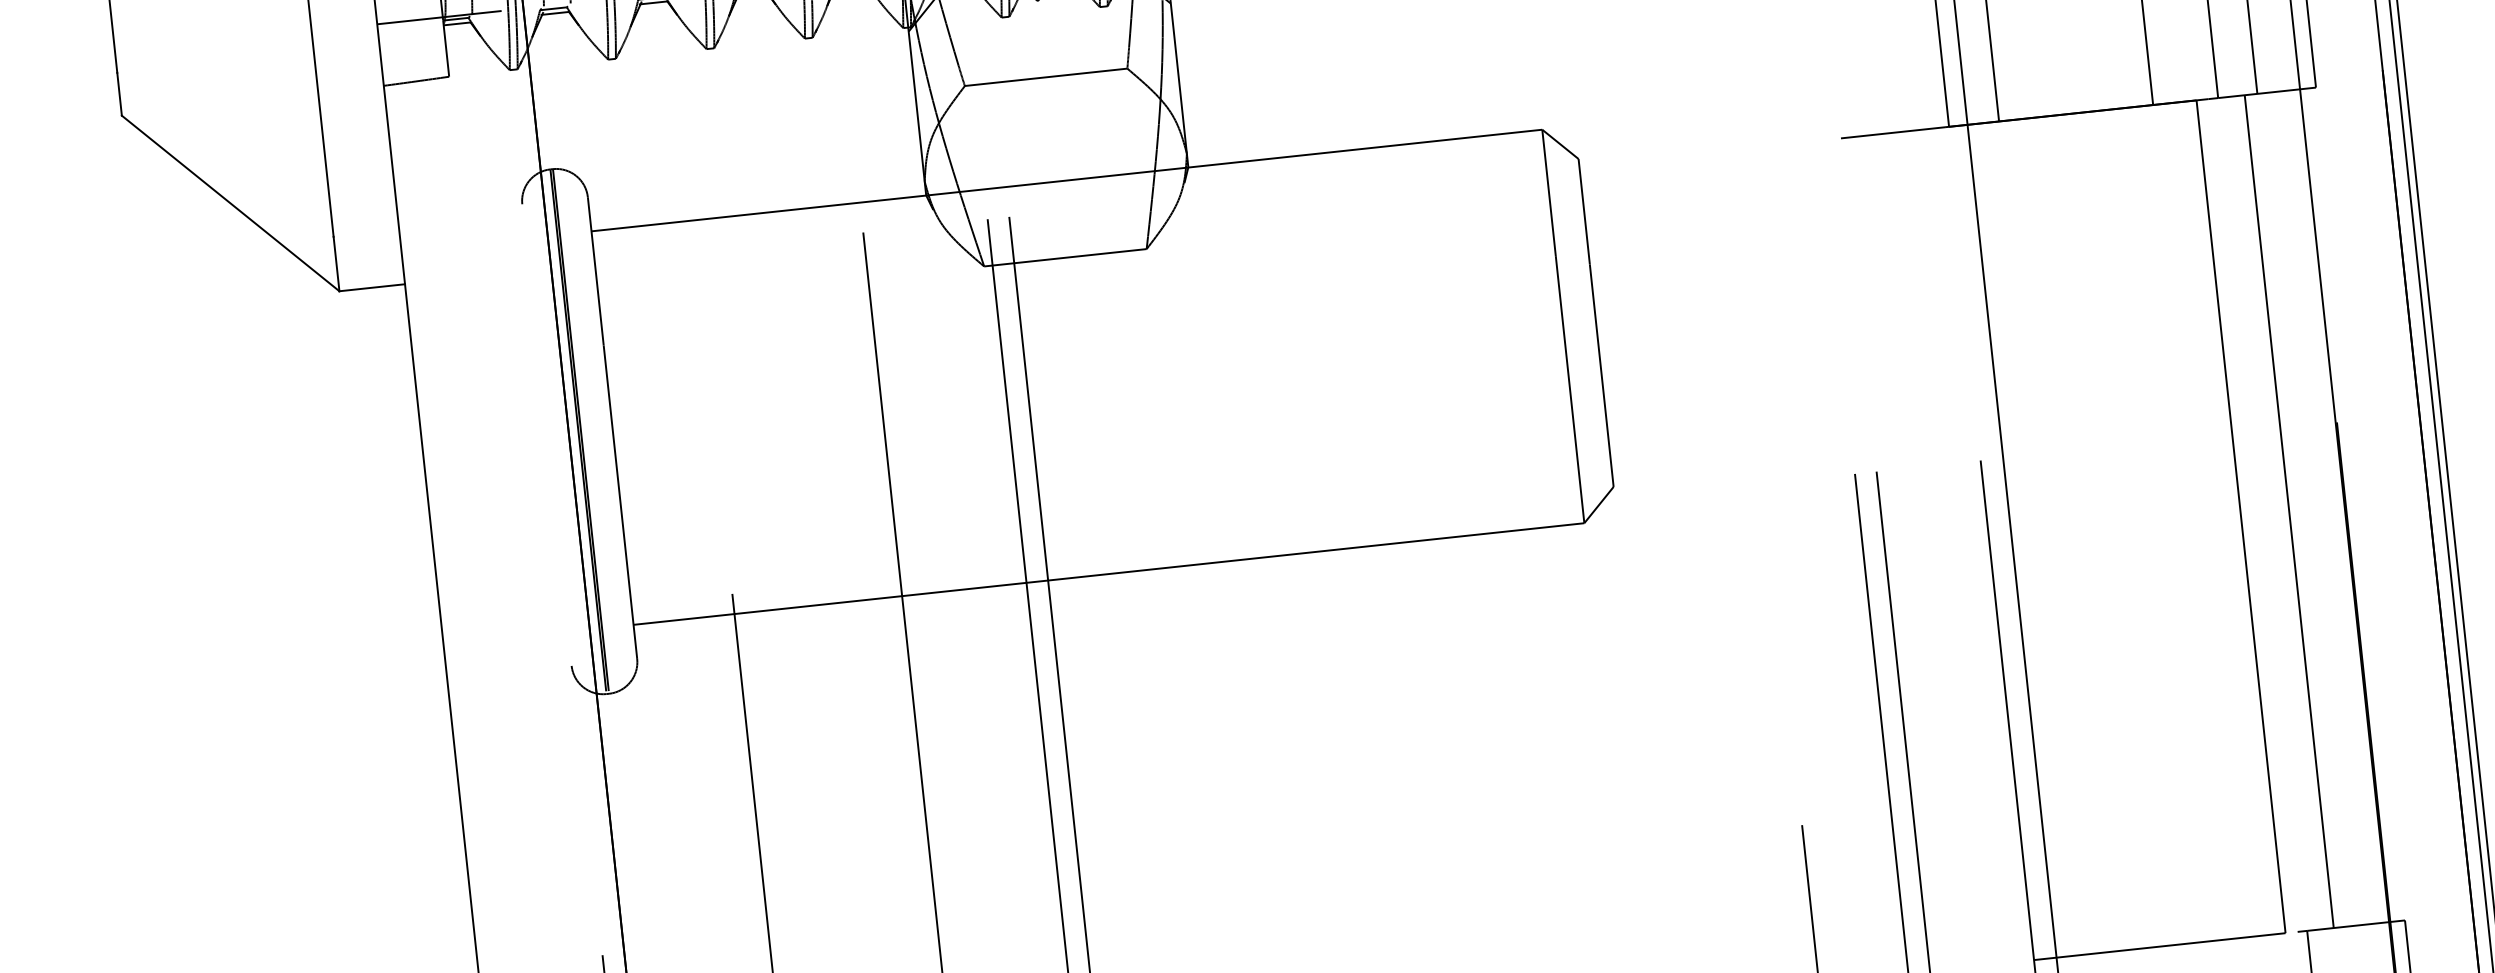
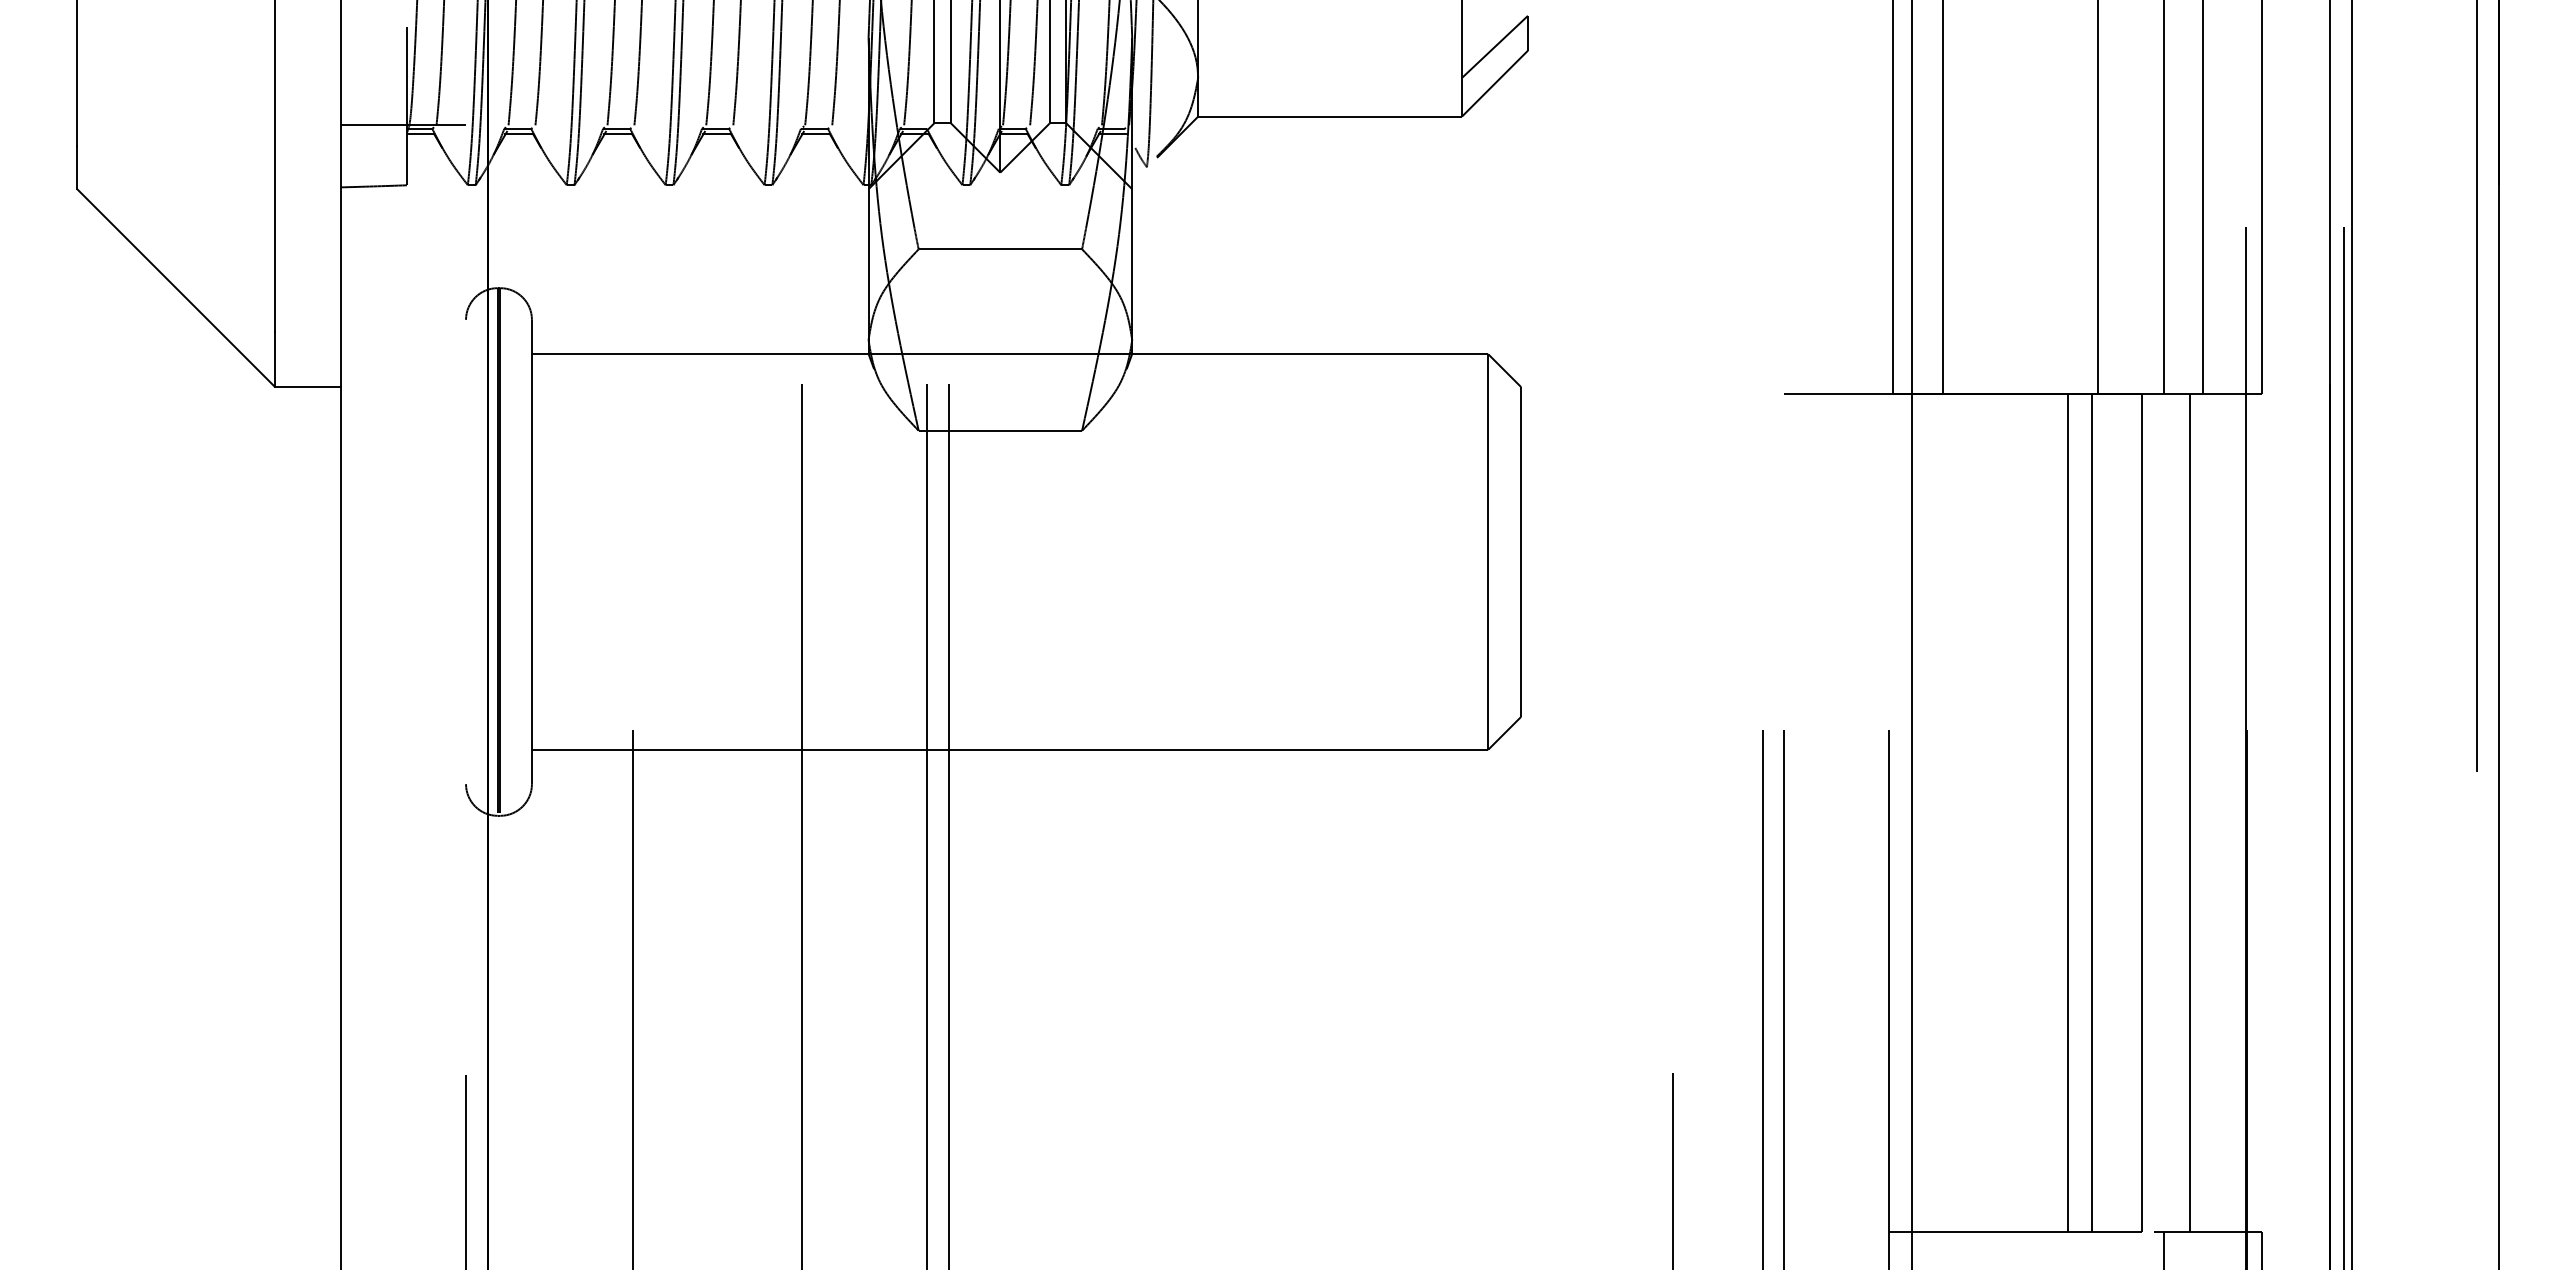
line: (2191, 522) -> (2091, 813), added
line: (2167, 524) -> (2067, 813), added

